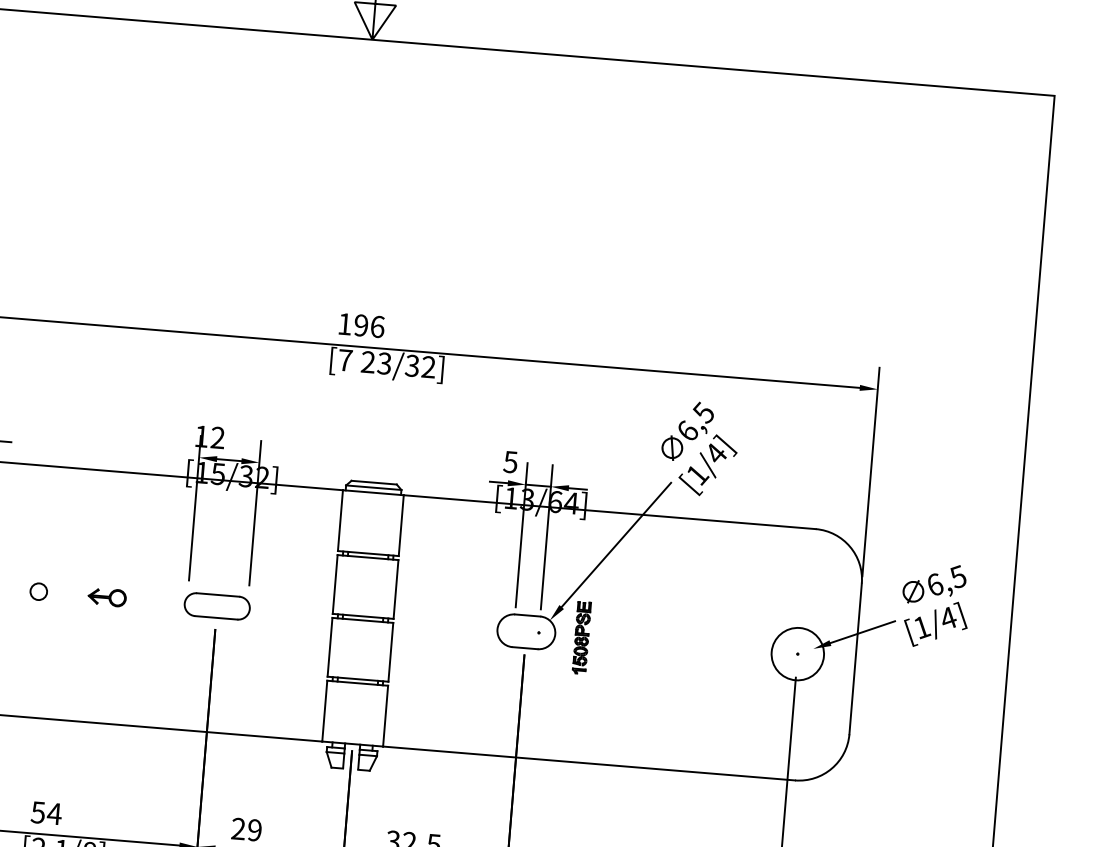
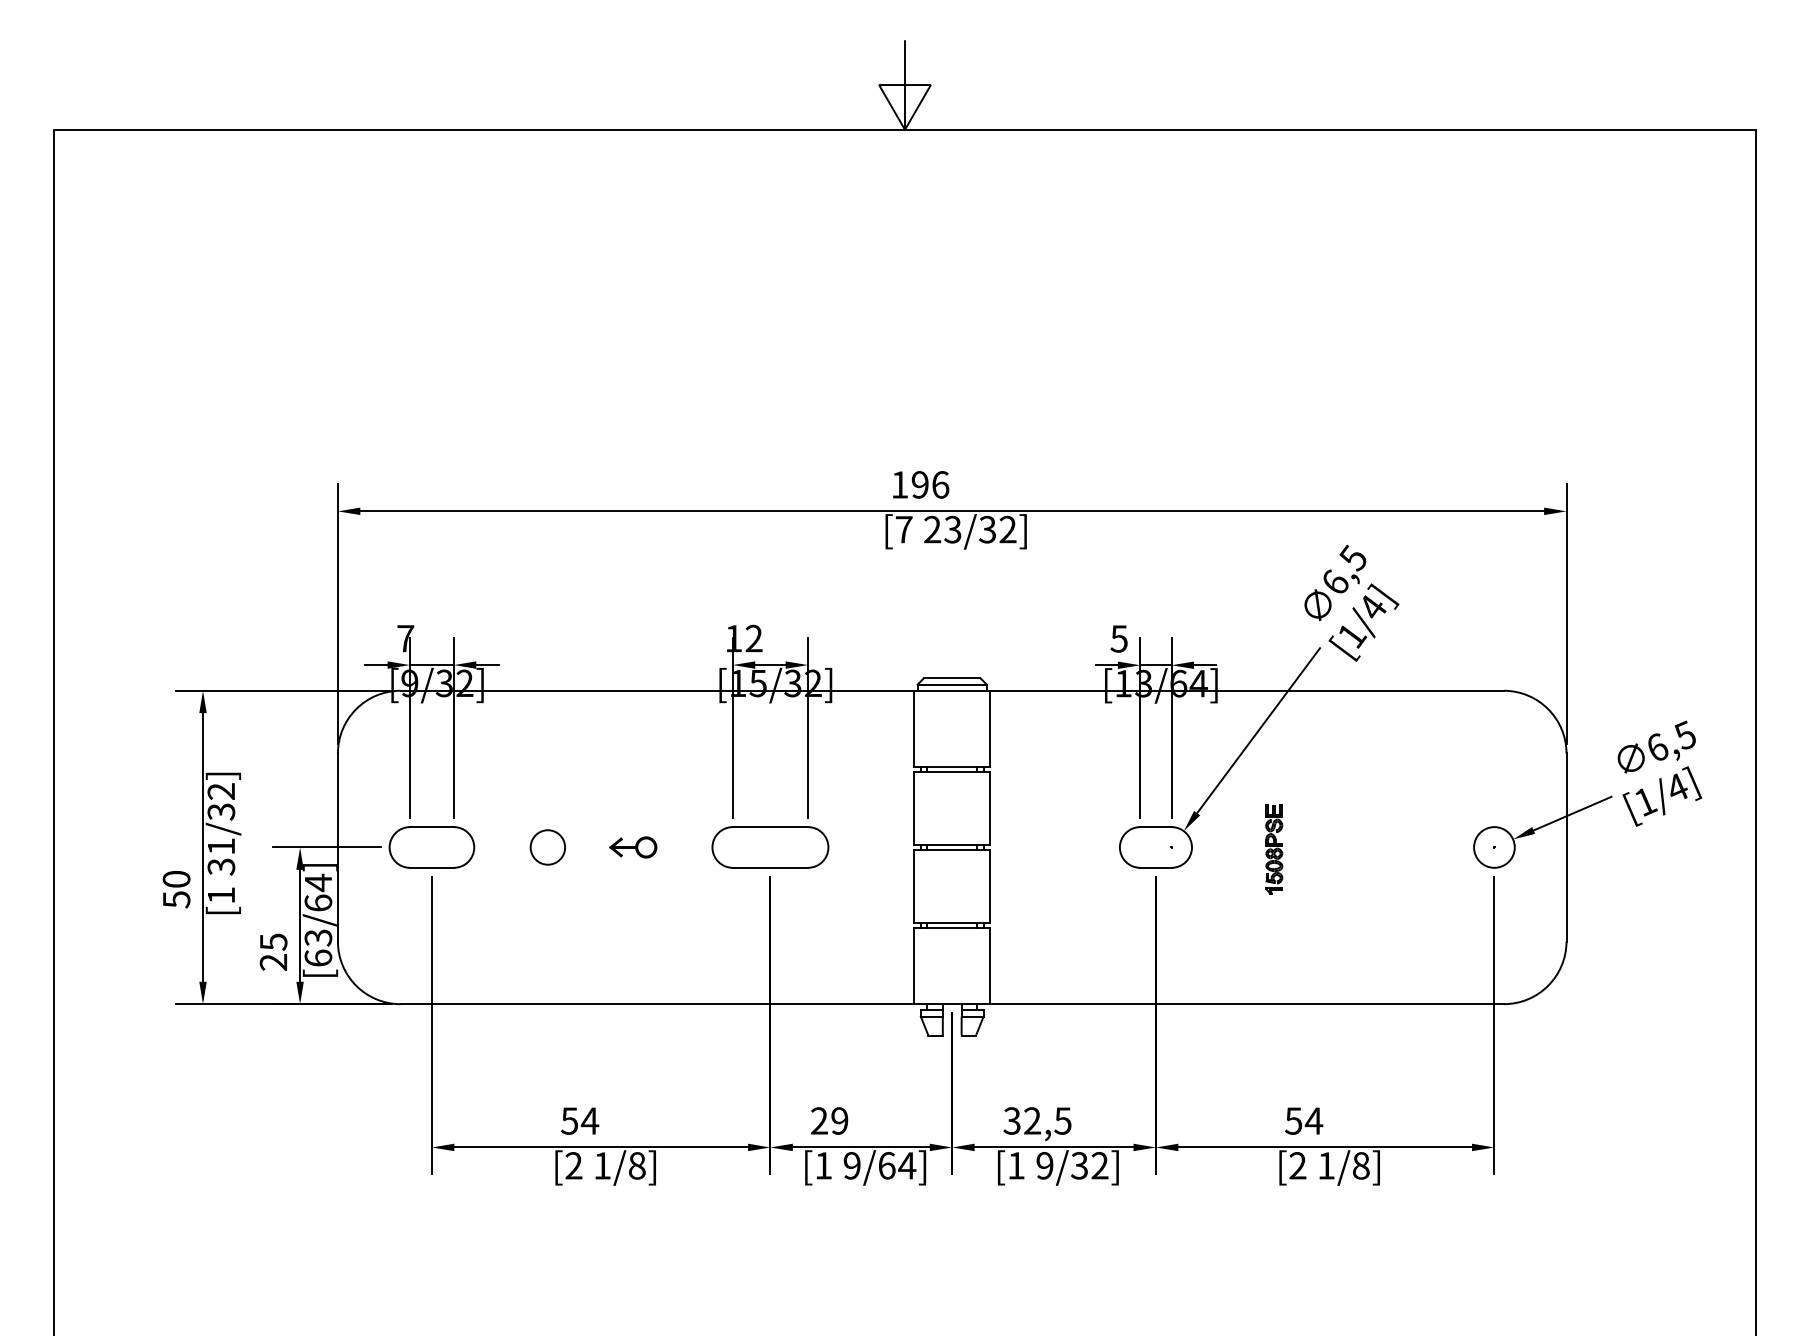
circle: (38, 591) -> (547, 847), size x1.67
part: (217, 606) -> (770, 847), size x1.43
part: (582, 638) -> (1274, 849), moved
circle: (797, 654) -> (1494, 847), size x0.62

